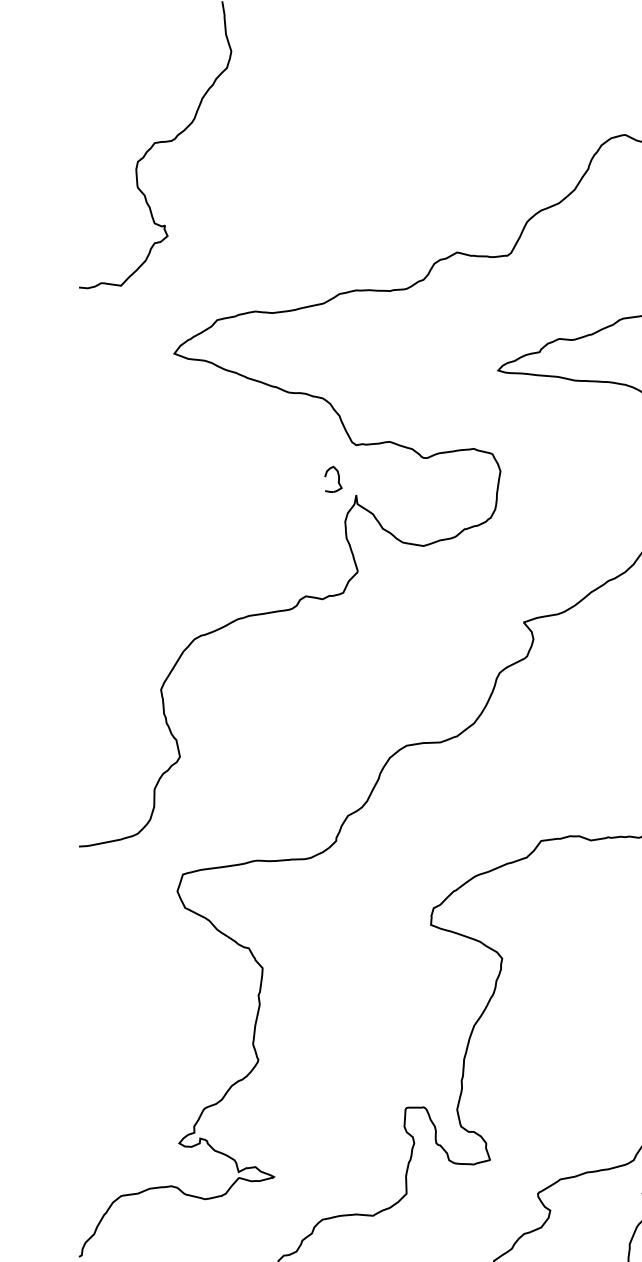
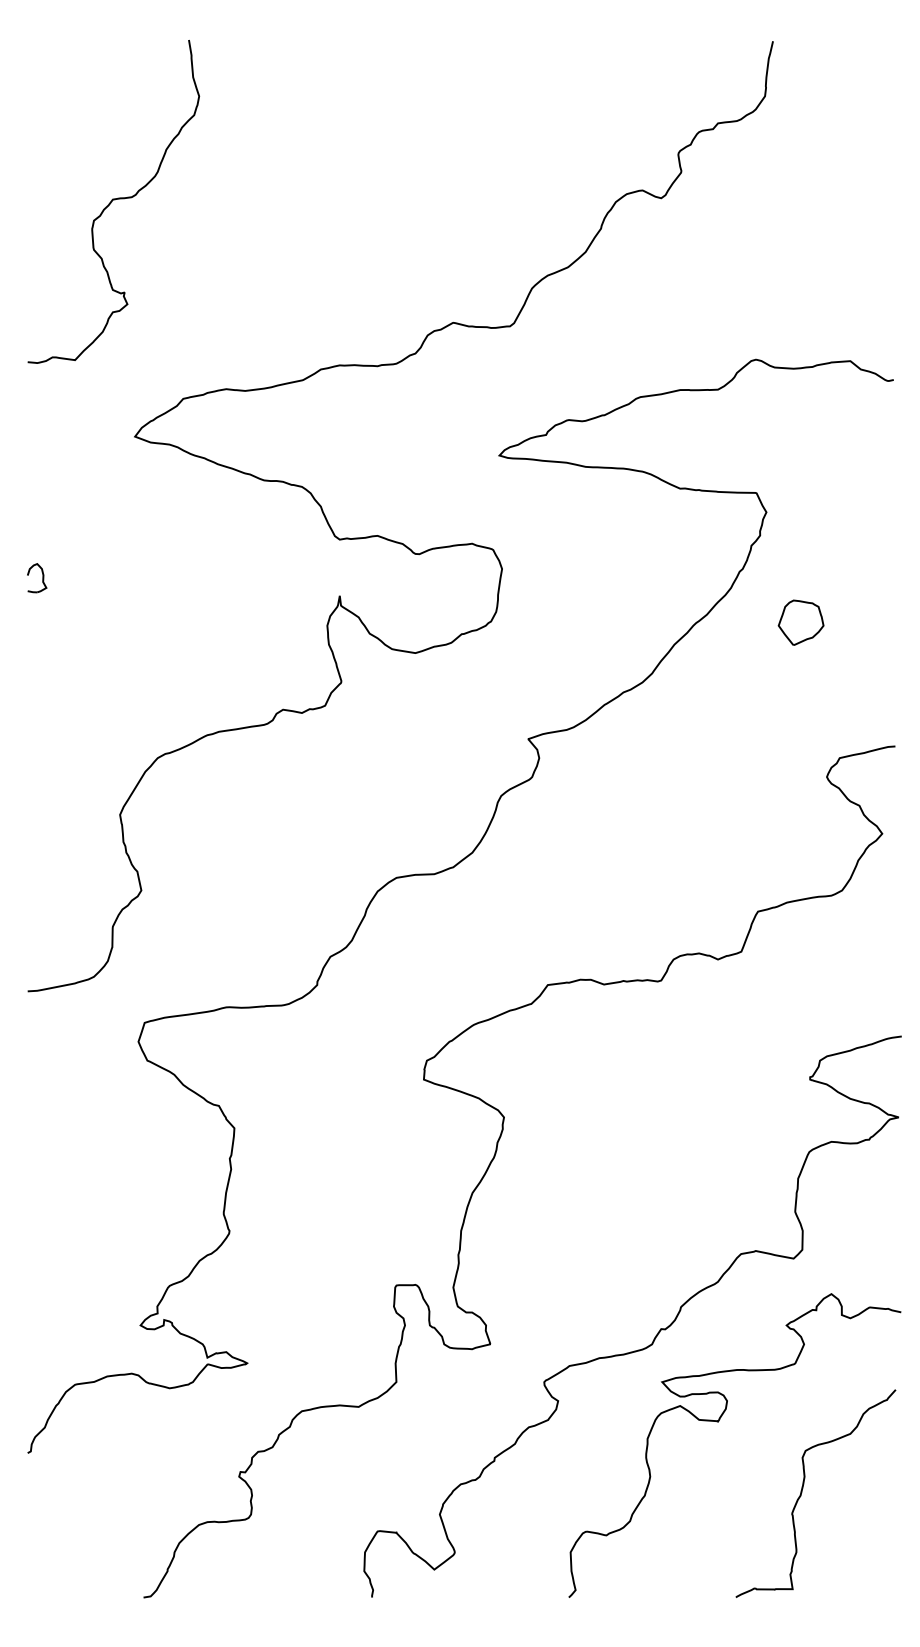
part: (333, 479) -> (37, 578), moved

